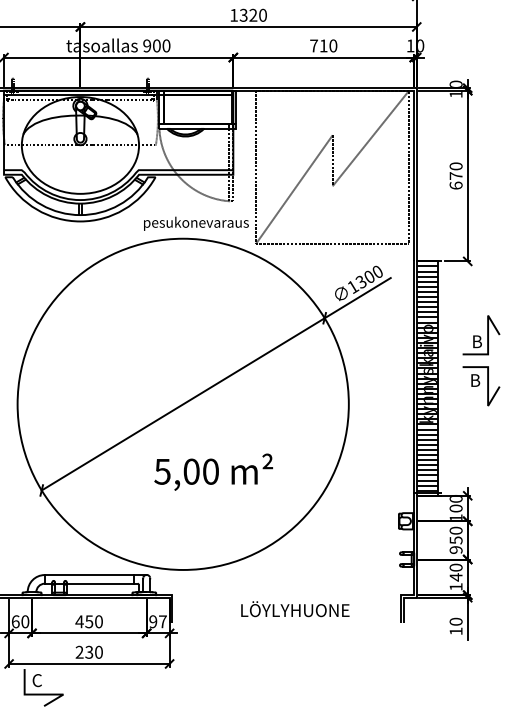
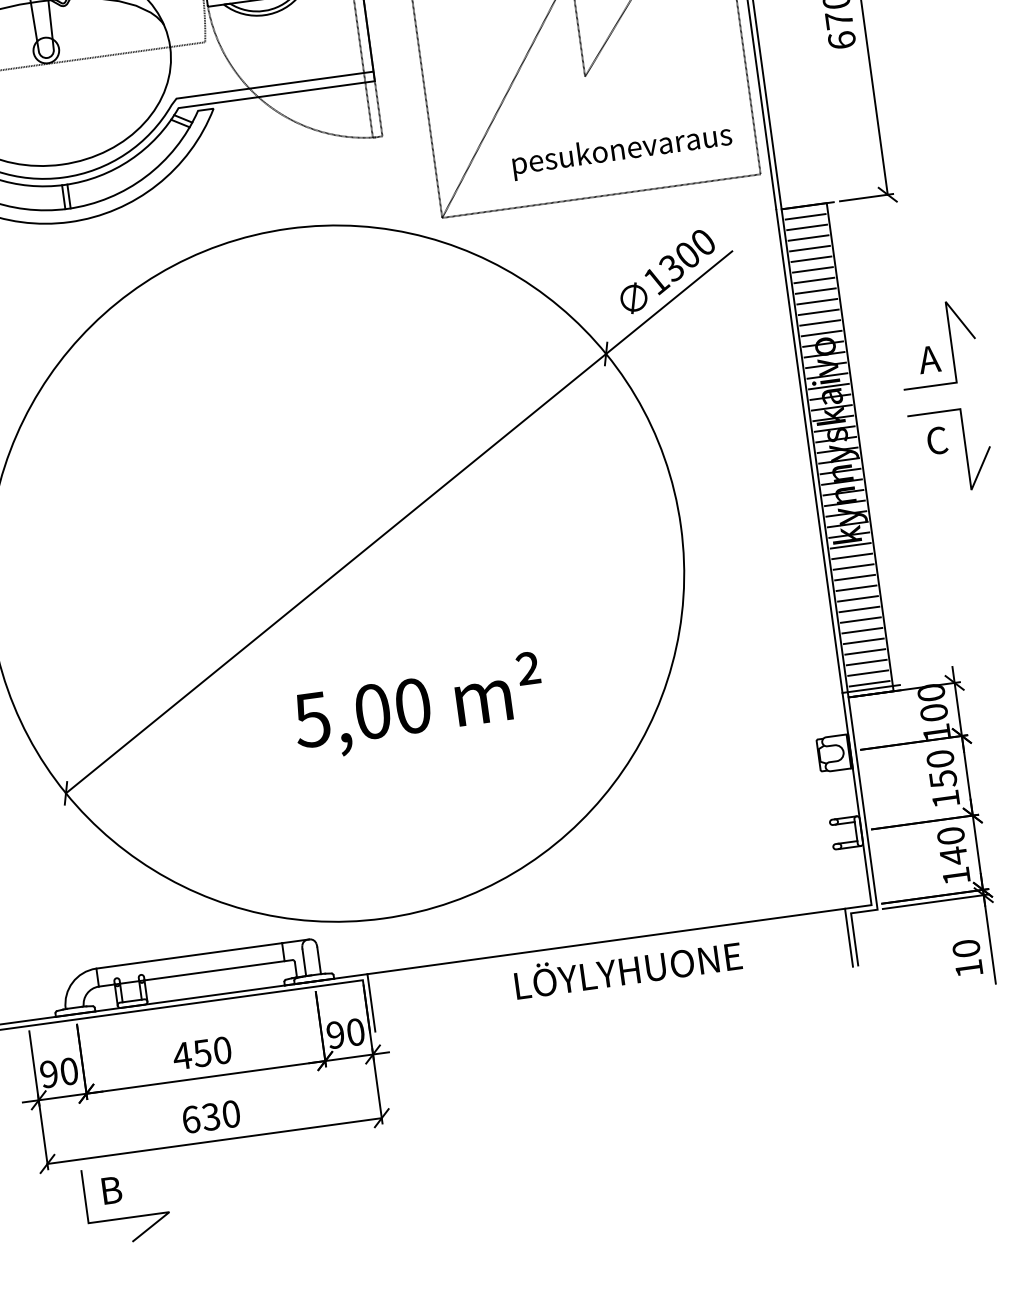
text: (196, 223) -> (622, 150), moved
text: (476, 341) -> (928, 359), B -> A
text: (475, 380) -> (937, 440), B -> C
text: (455, 549) -> (944, 798), 950 -> 150
line: (286, 595) -> (605, 942), added
text: (15, 621) -> (48, 1073), 60 -> 90
text: (162, 621) -> (354, 1031), 97 -> 90
text: (79, 651) -> (190, 1117), 230 -> 630
text: (37, 680) -> (111, 1190), C -> B

